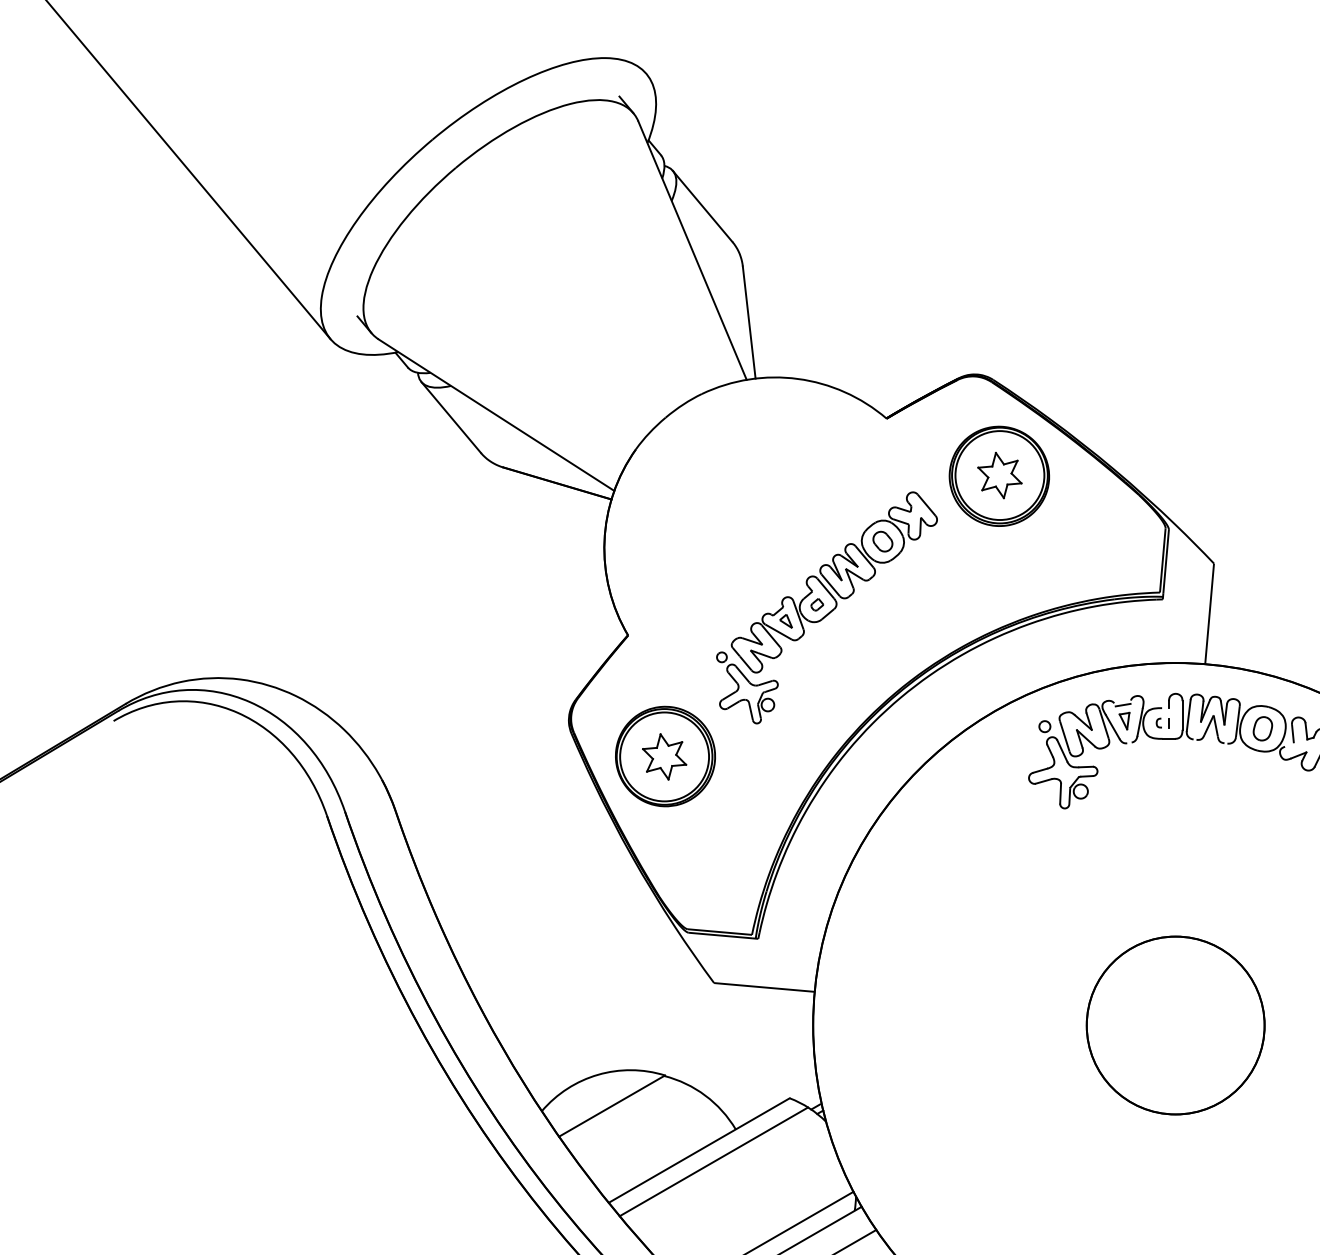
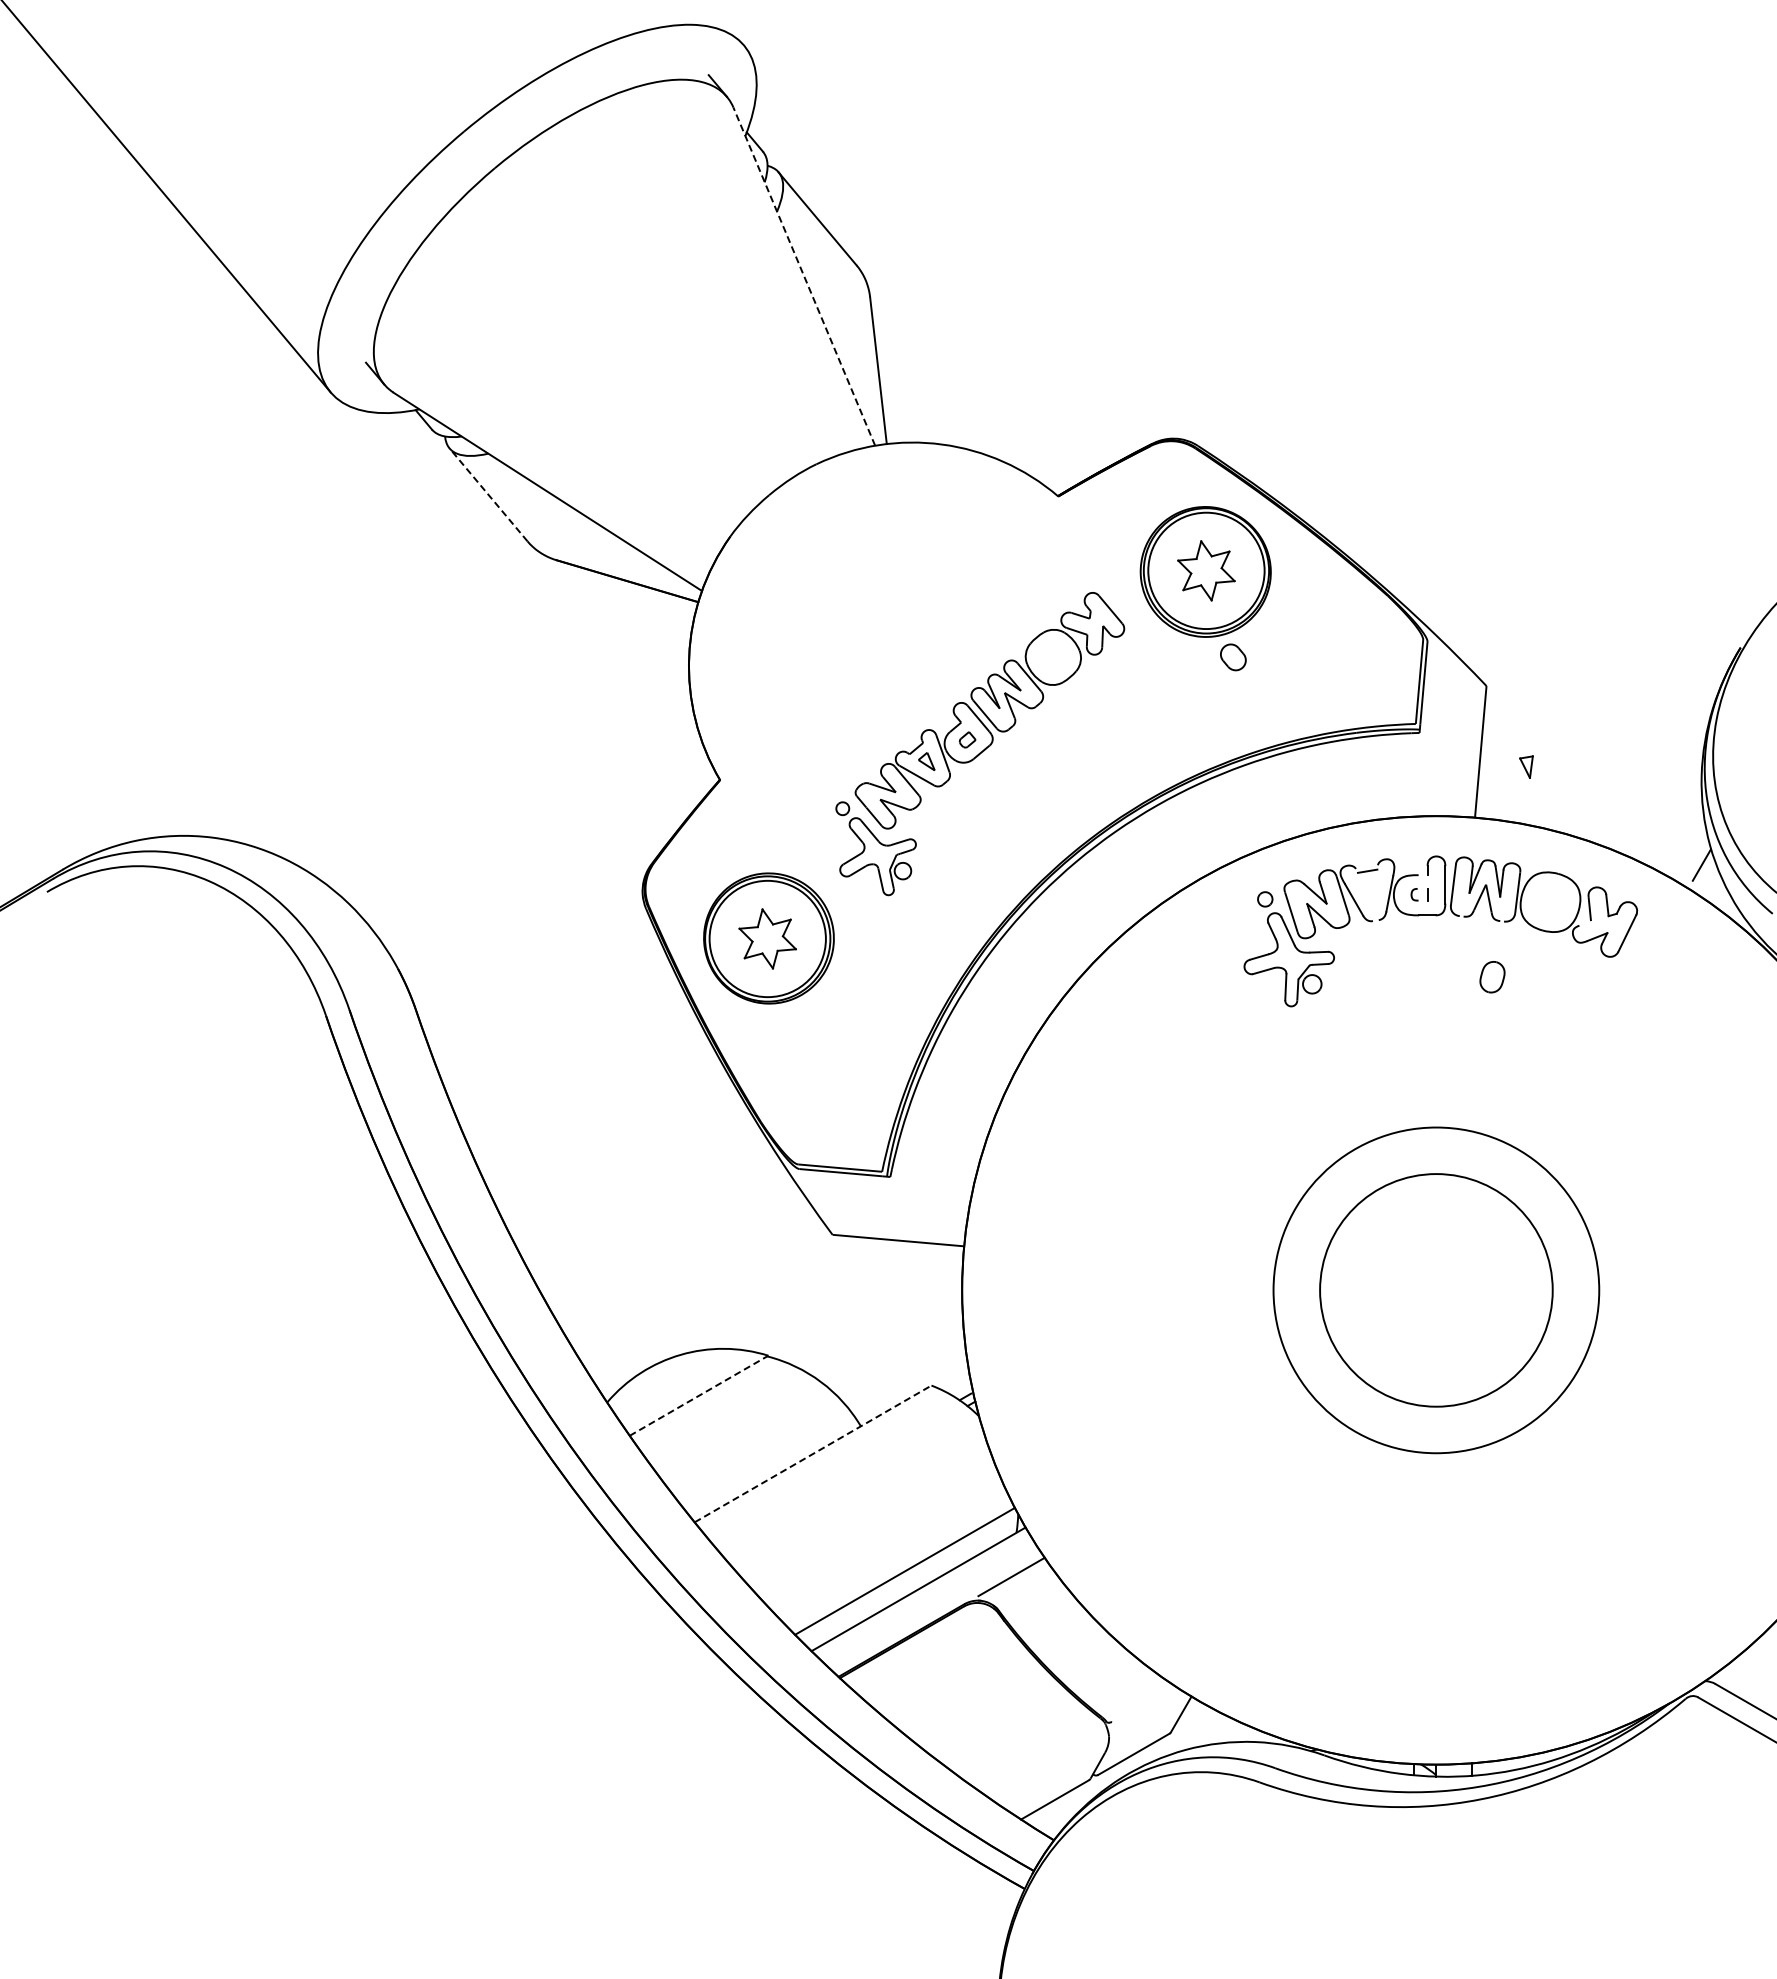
line: (692, 250) -> (804, 276), solid -> dashed
line: (451, 417) -> (488, 494), solid -> dashed
part: (883, 541) -> (1233, 657), moved
part: (1124, 720) -> (1526, 766), moved
part: (1262, 729) -> (1492, 977), moved
circle: (1175, 1025) -> (1436, 1290), size x1.4
line: (612, 1105) -> (699, 1395), solid -> dashed
line: (699, 1150) -> (813, 1453), solid -> dashed
line: (714, 1161) -> (832, 1468), removed

